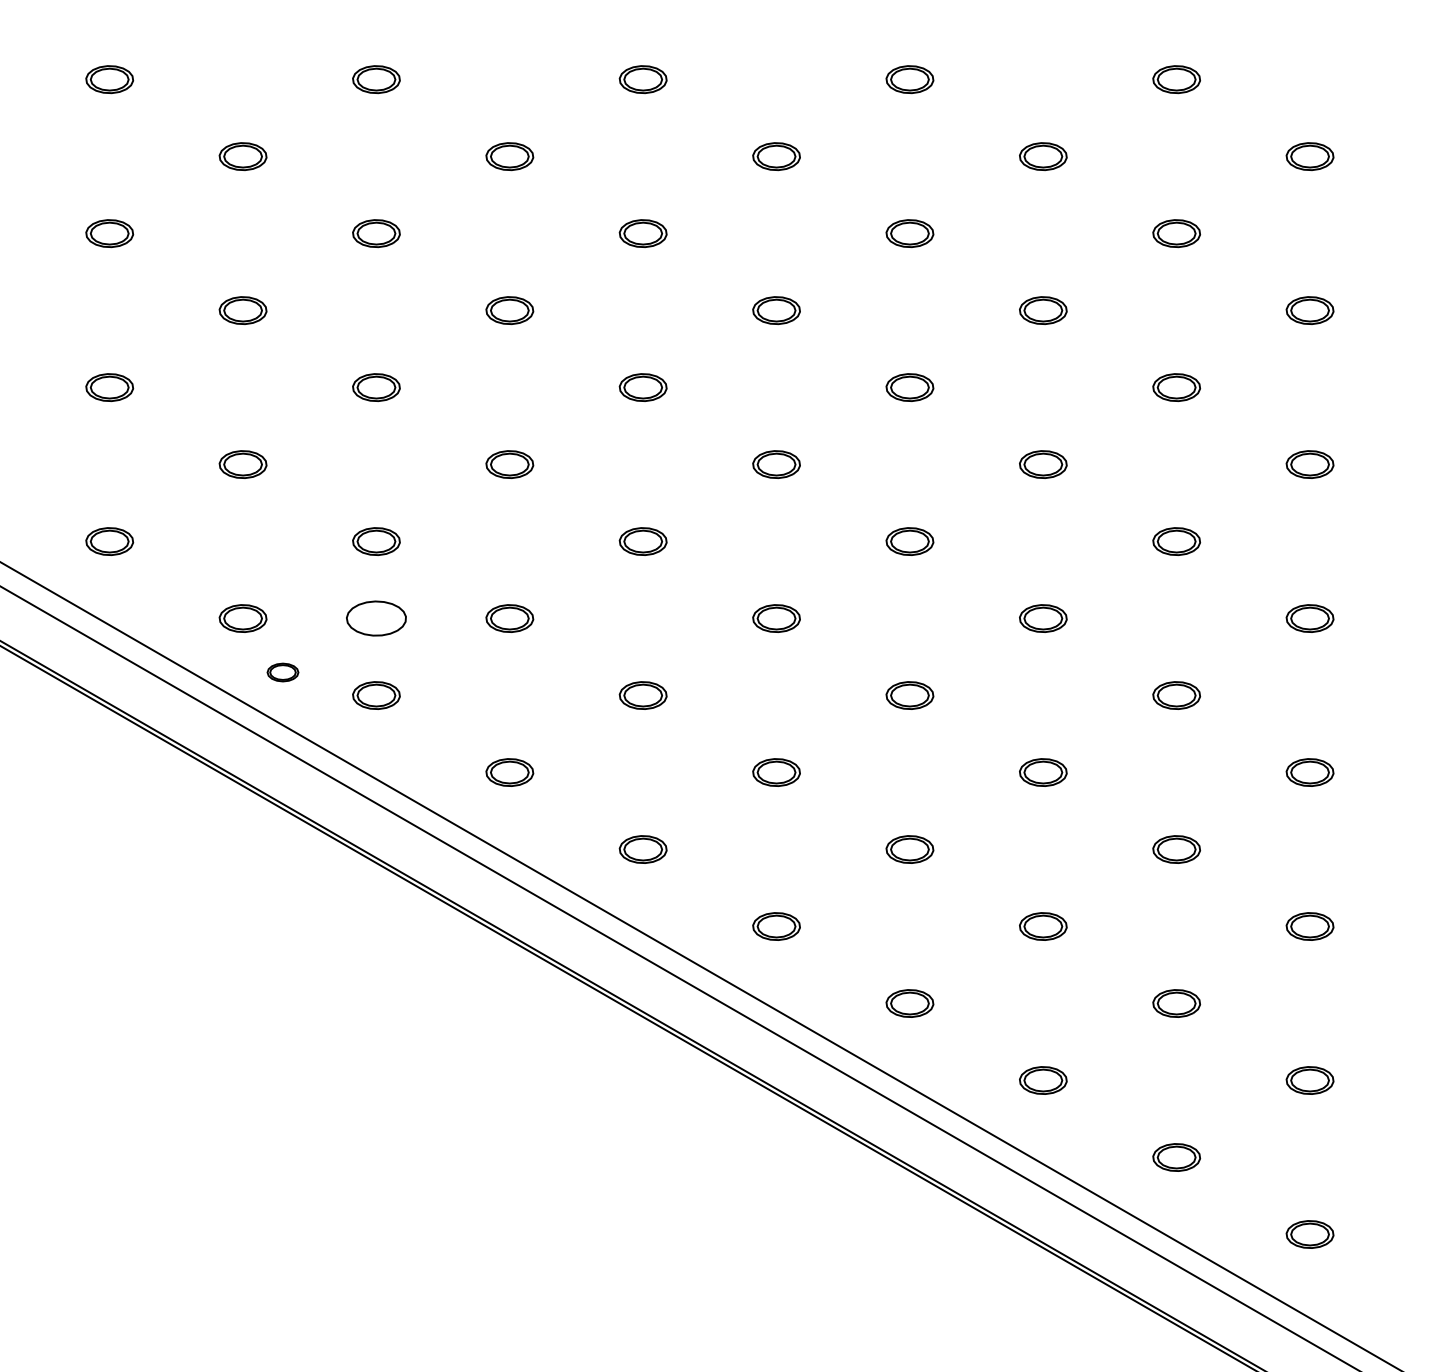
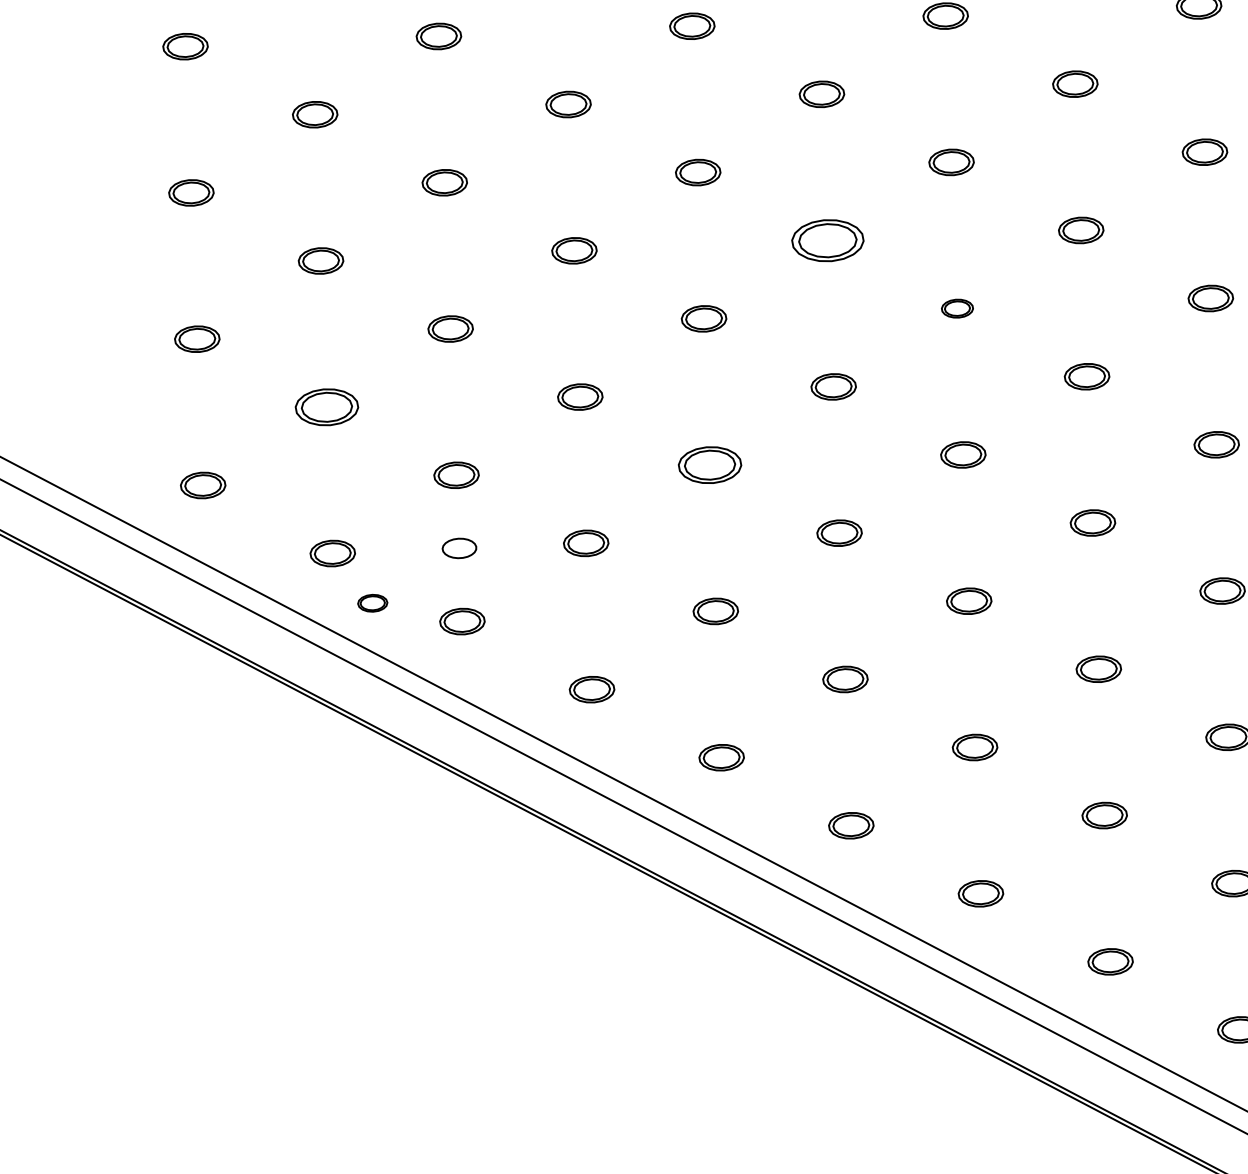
part: (776, 310) -> (827, 240), size x1.6
part: (909, 387) -> (957, 308), size x0.7
part: (242, 464) -> (326, 407), size x1.4
part: (642, 541) -> (709, 465), size x1.4
part: (376, 618) -> (459, 548), size x0.6

